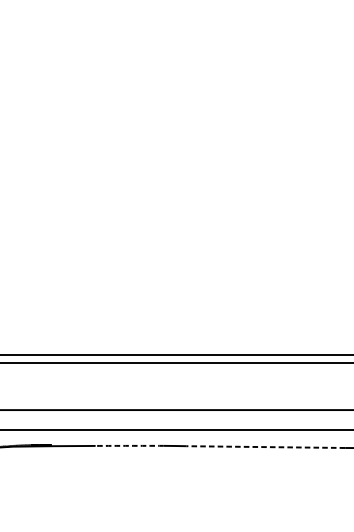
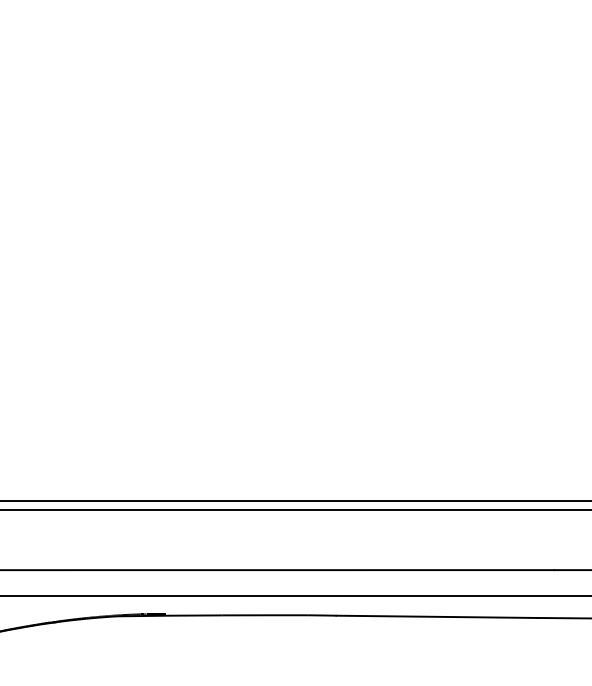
arc: (129, 446) -> (265, 615), dashed -> solid
line: (265, 446) -> (436, 616), dashed -> solid

